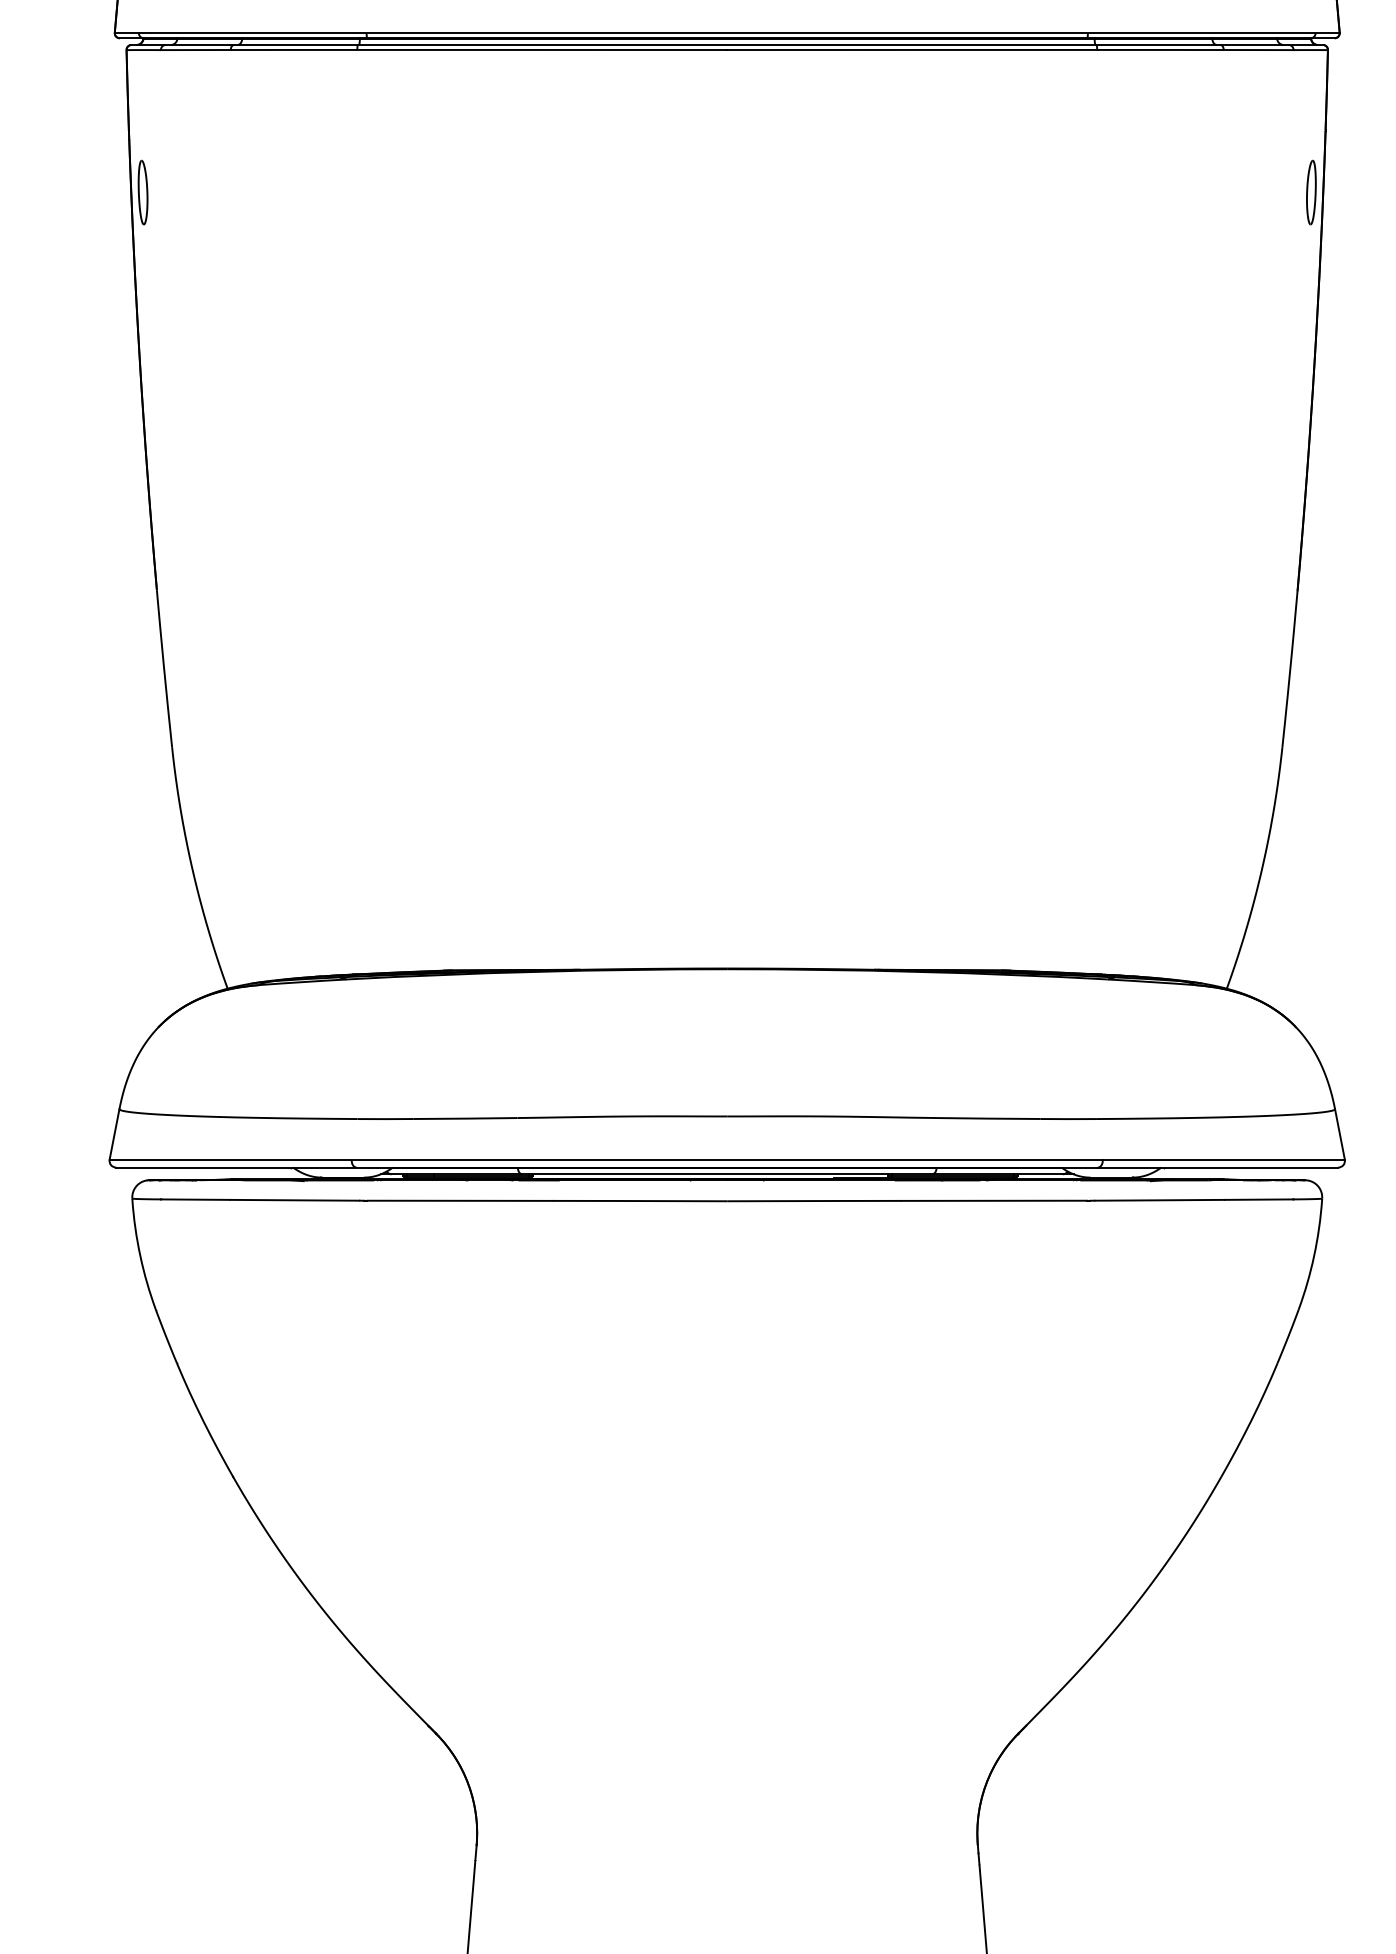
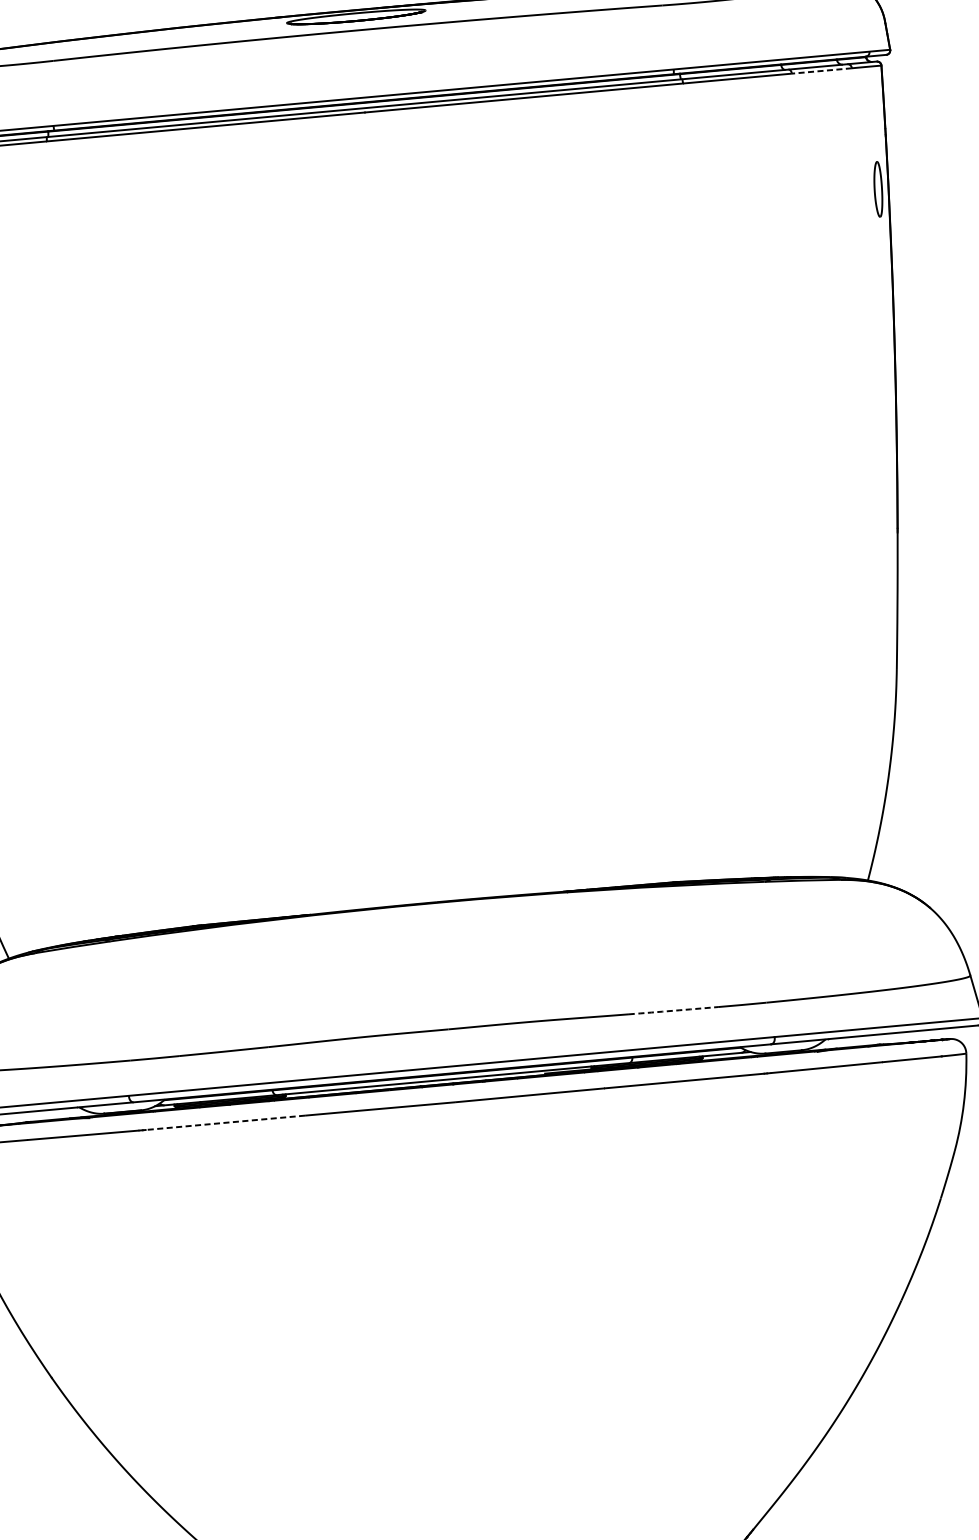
line: (1258, 50) -> (821, 71), solid -> dashed
arc: (988, 1118) -> (673, 1010), solid -> dashed
line: (460, 1200) -> (225, 1122), solid -> dashed

